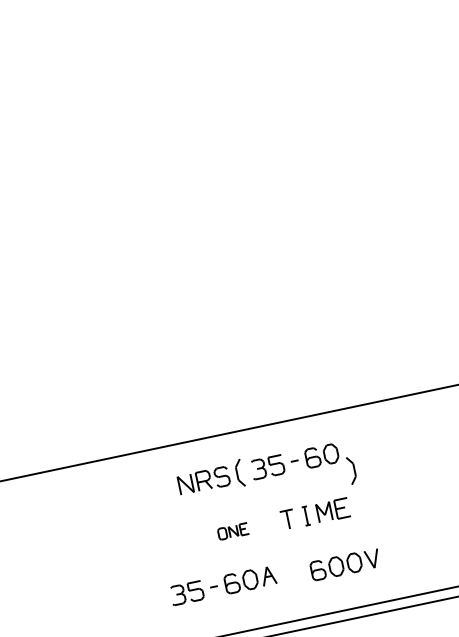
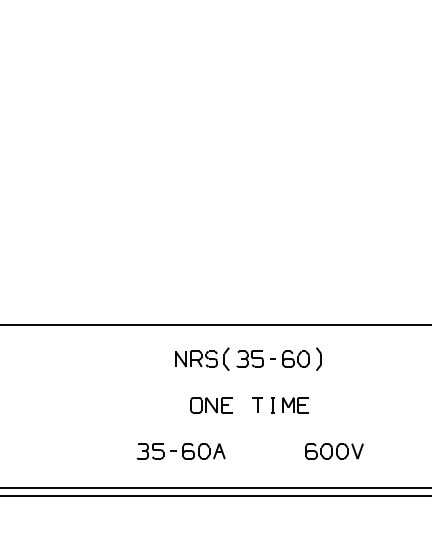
part: (351, 469) -> (318, 358), moved
part: (233, 531) -> (211, 405), size x1.67
part: (345, 564) -> (334, 451), moved
part: (222, 585) -> (180, 451), moved

